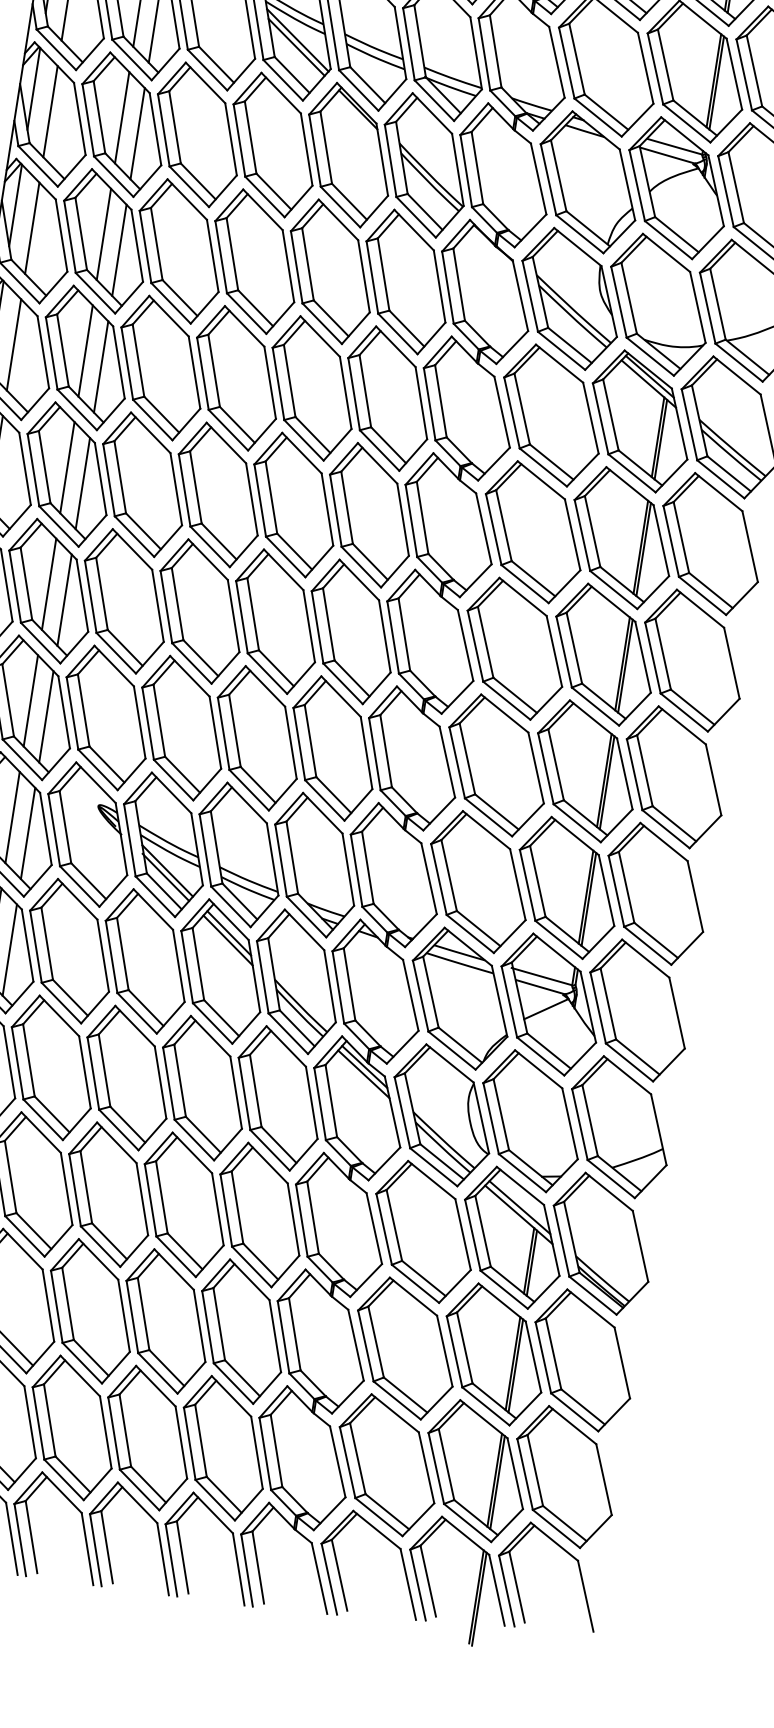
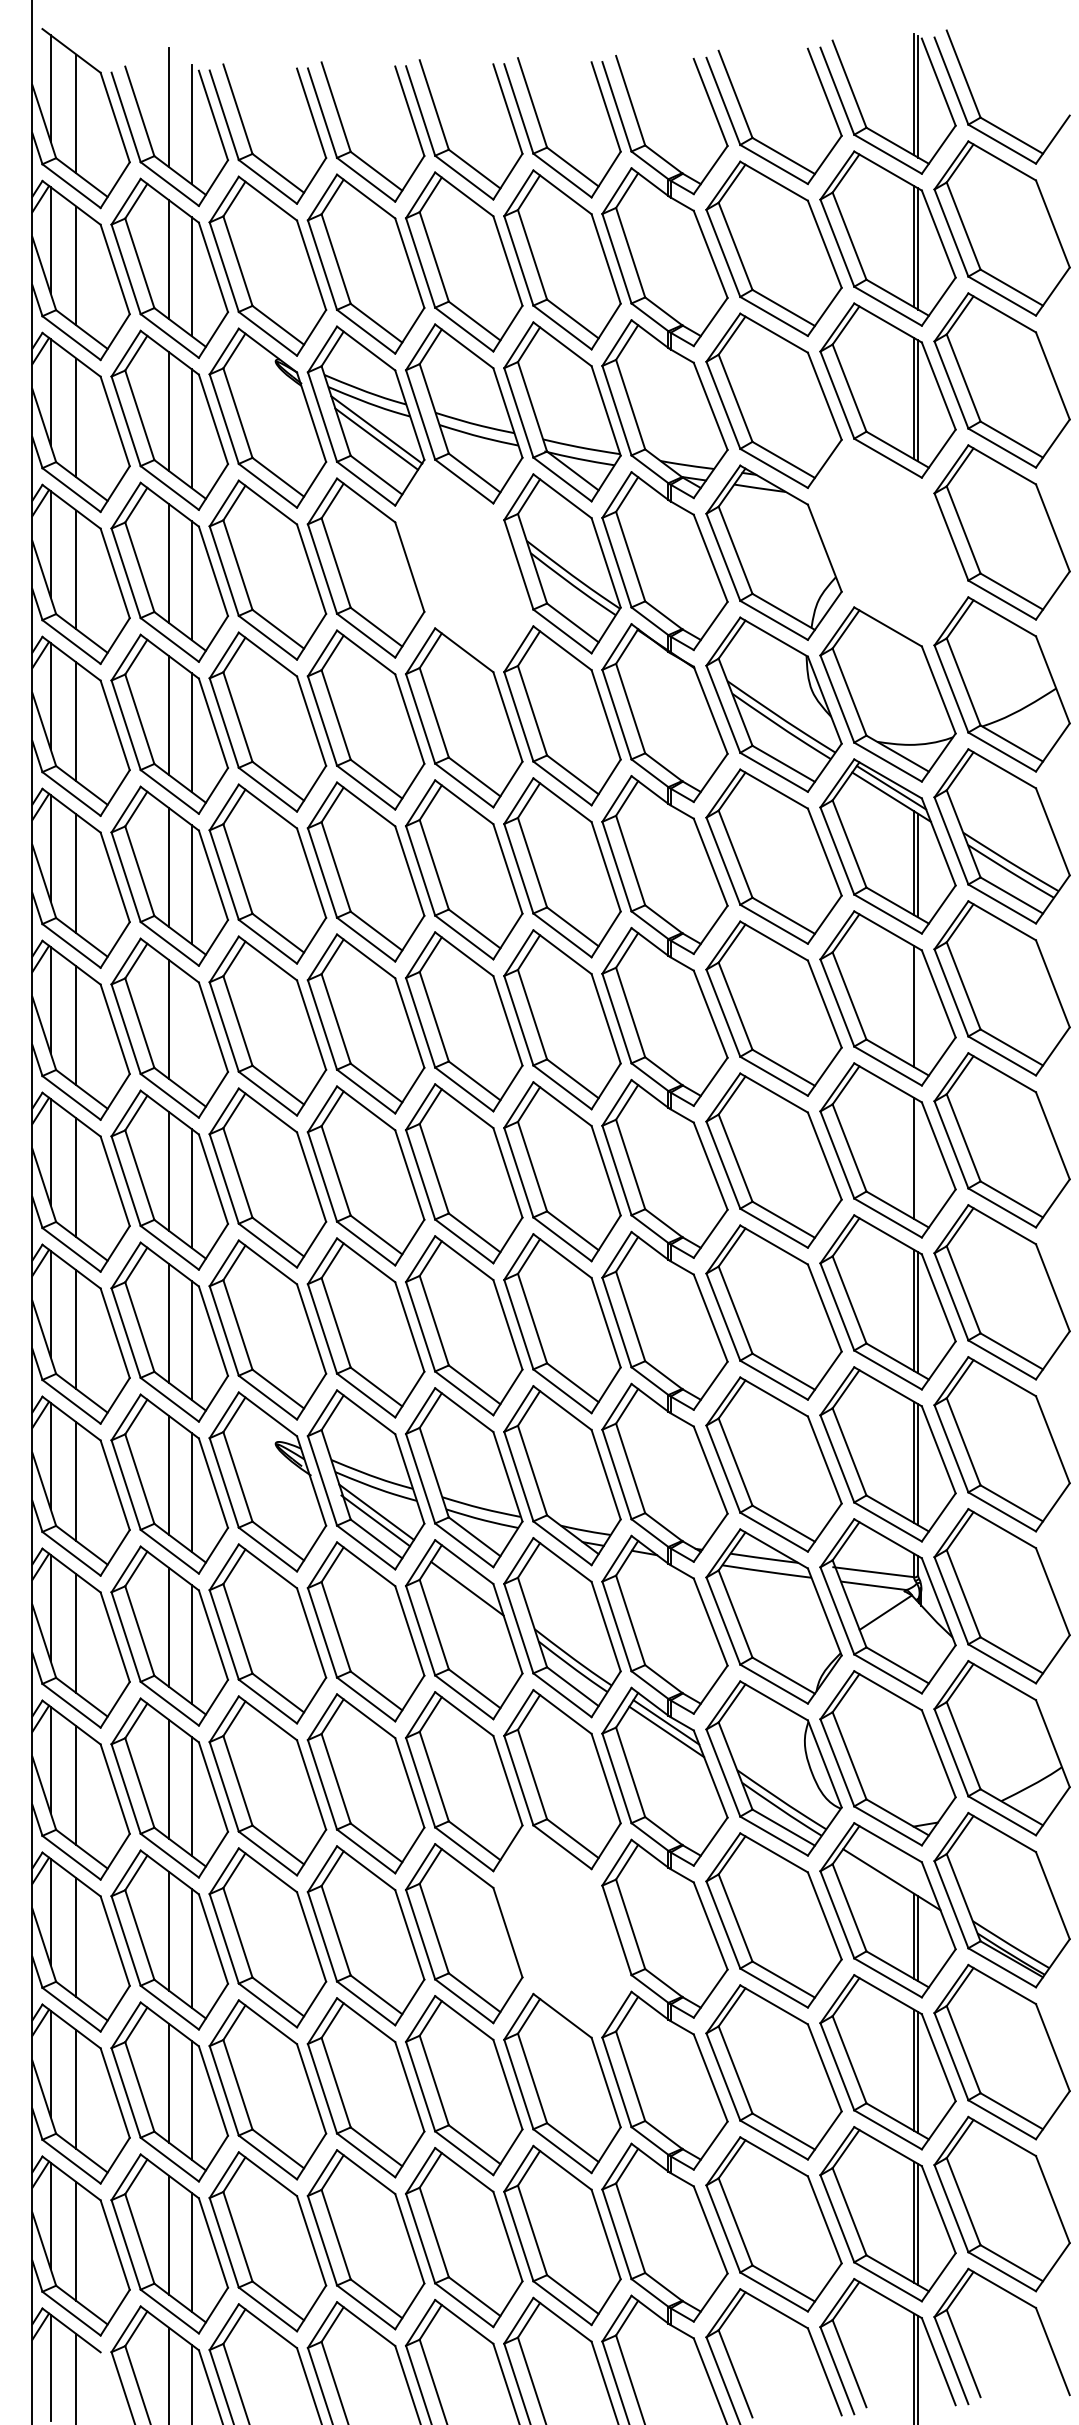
part: (348, 154) -> (464, 565), removed
part: (676, 188) -> (887, 542), removed
line: (82, 483) -> (191, 1036), removed
line: (644, 549) -> (918, 1008), removed
line: (625, 666) -> (918, 1160), removed
line: (229, 933) -> (467, 1579), removed
line: (519, 1206) -> (891, 1869), removed
part: (259, 1214) -> (562, 1931), removed

